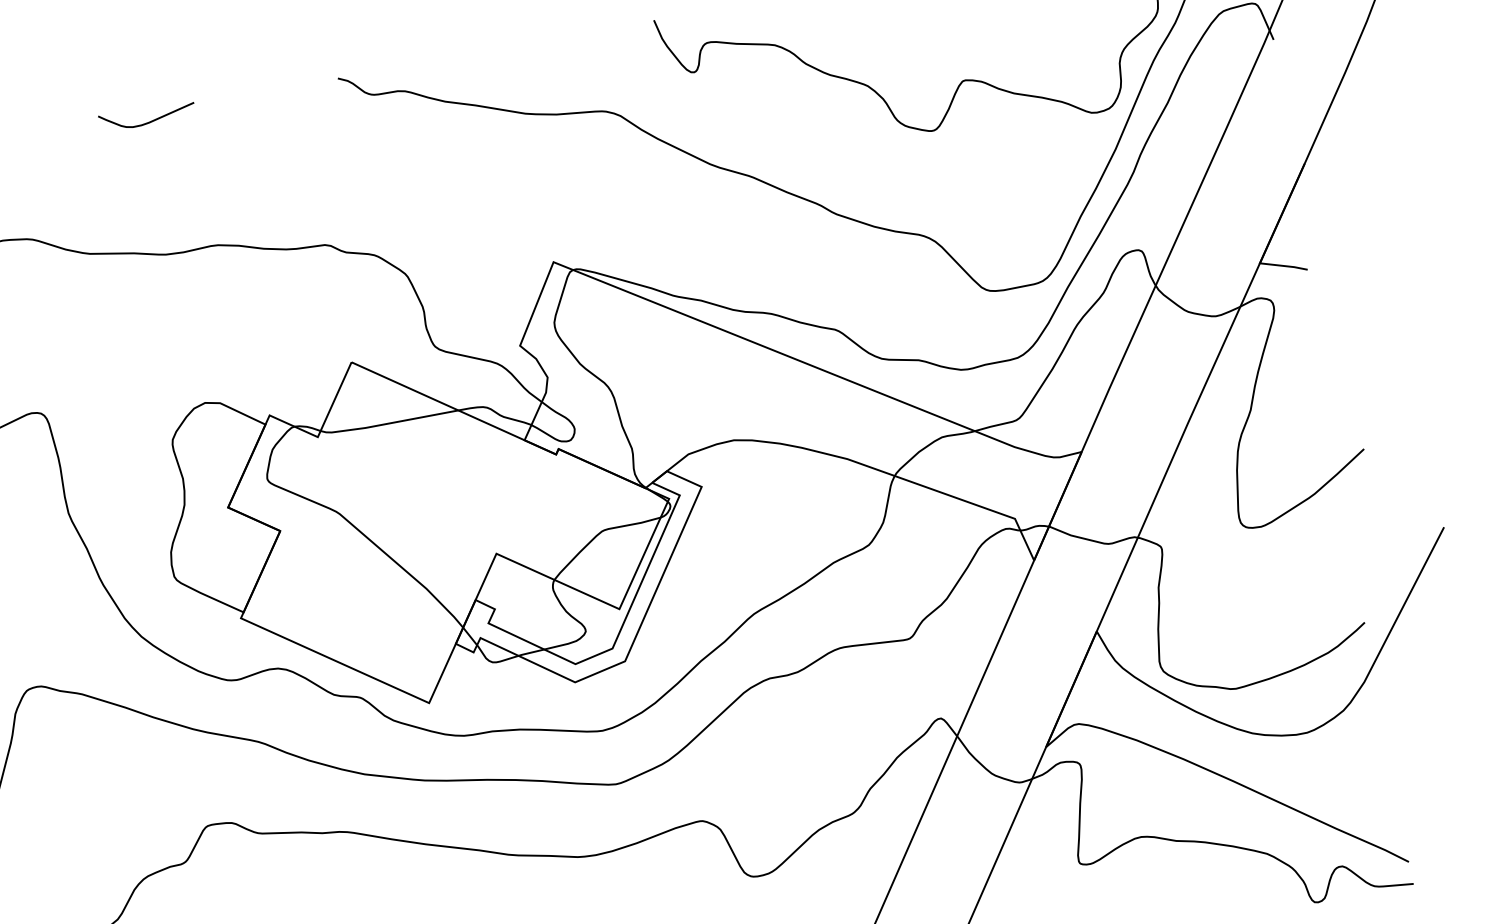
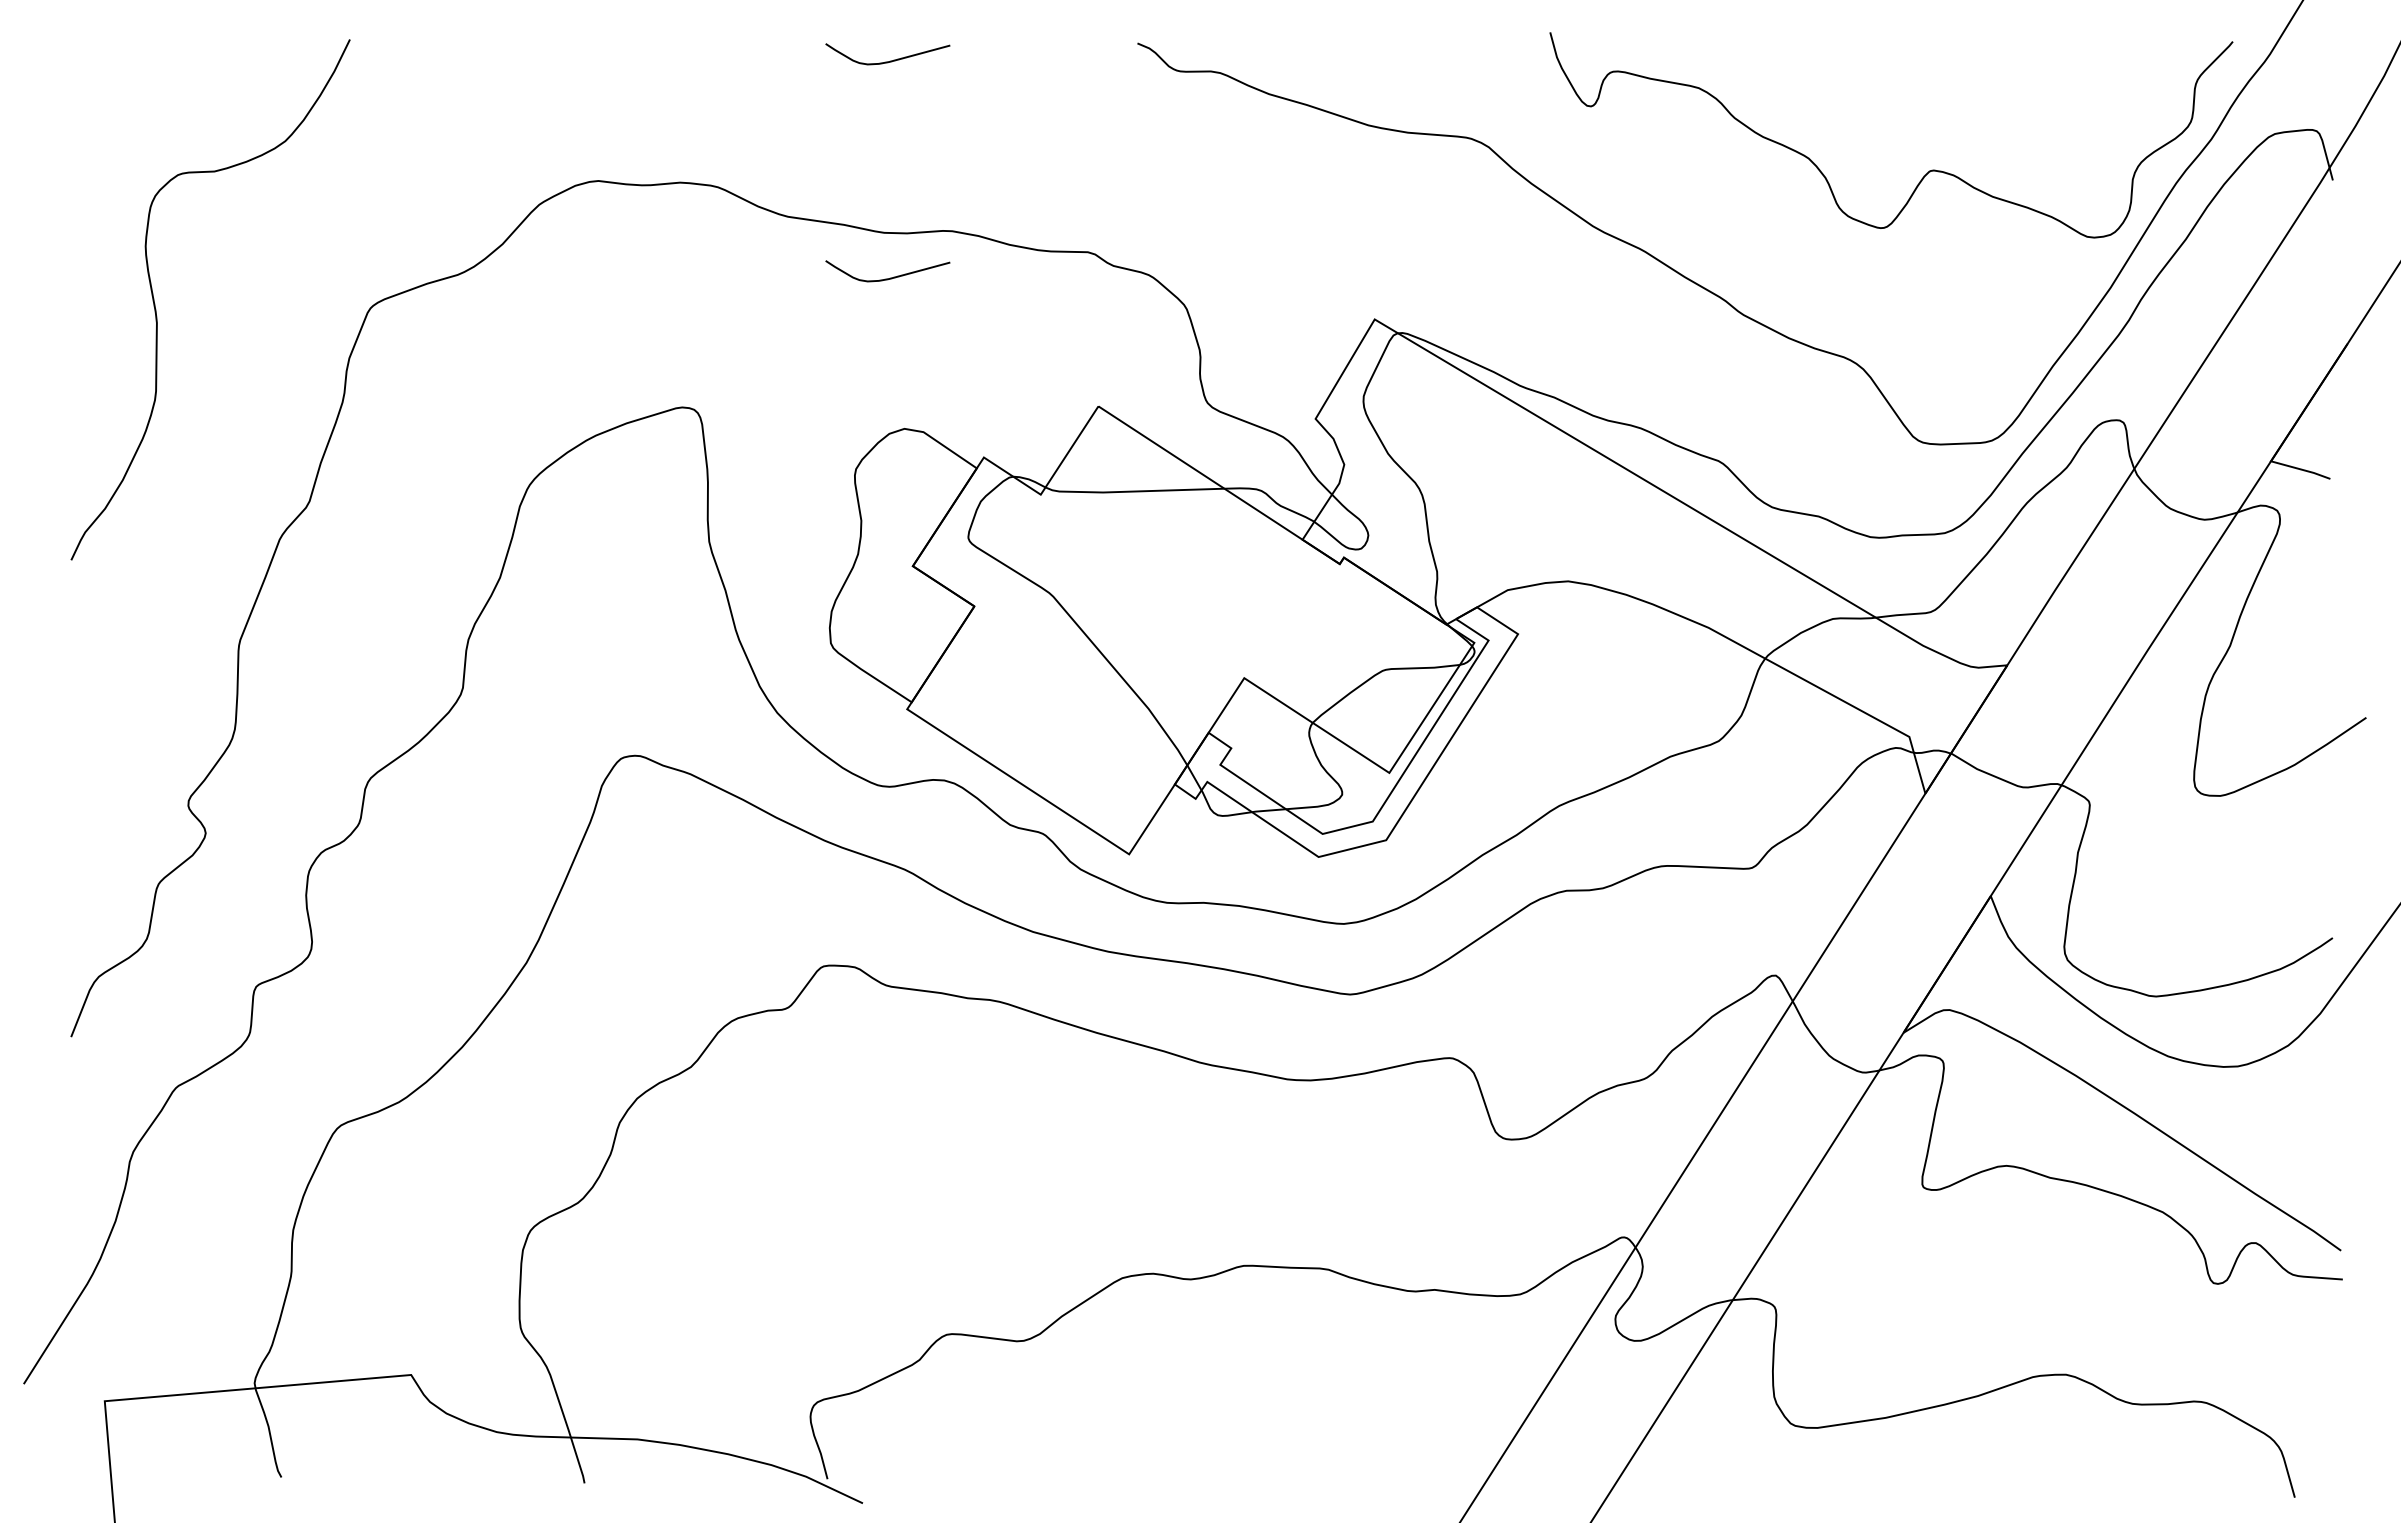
curve: (176, 288) -> (890, 277), added

